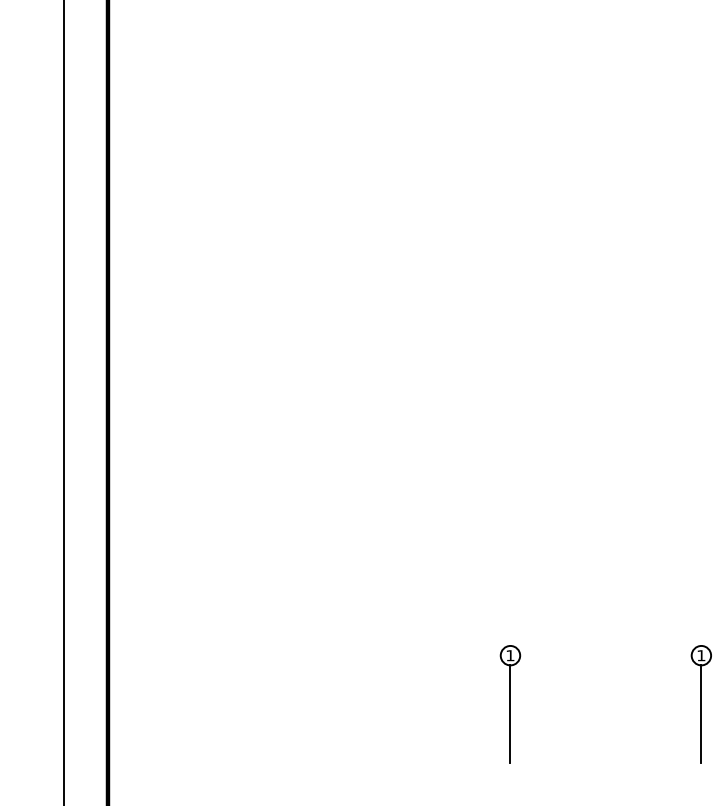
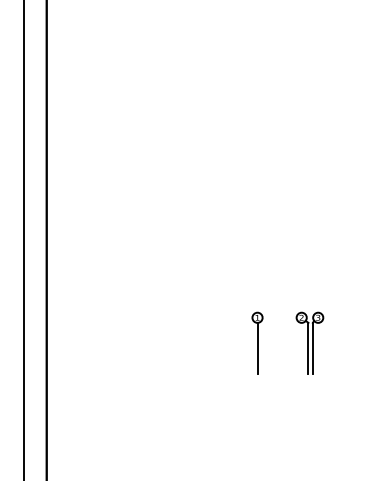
part: (609, 702) -> (309, 342), added
part: (701, 702) -> (357, 342), removed

